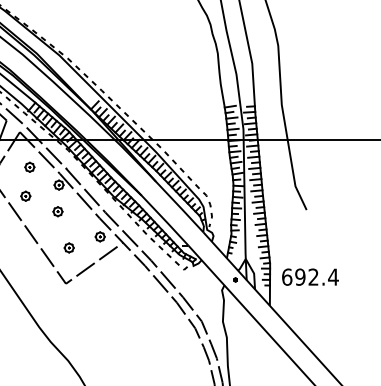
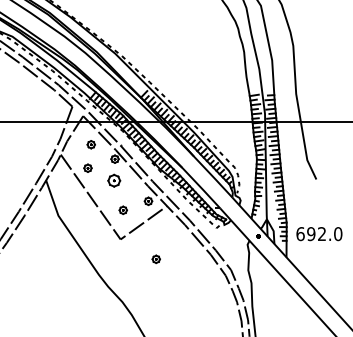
part: (57, 211) -> (113, 180), size x1.6
text: (332, 277) -> (337, 234), 692.4 -> 692.0
part: (108, 308) -> (155, 259), added

